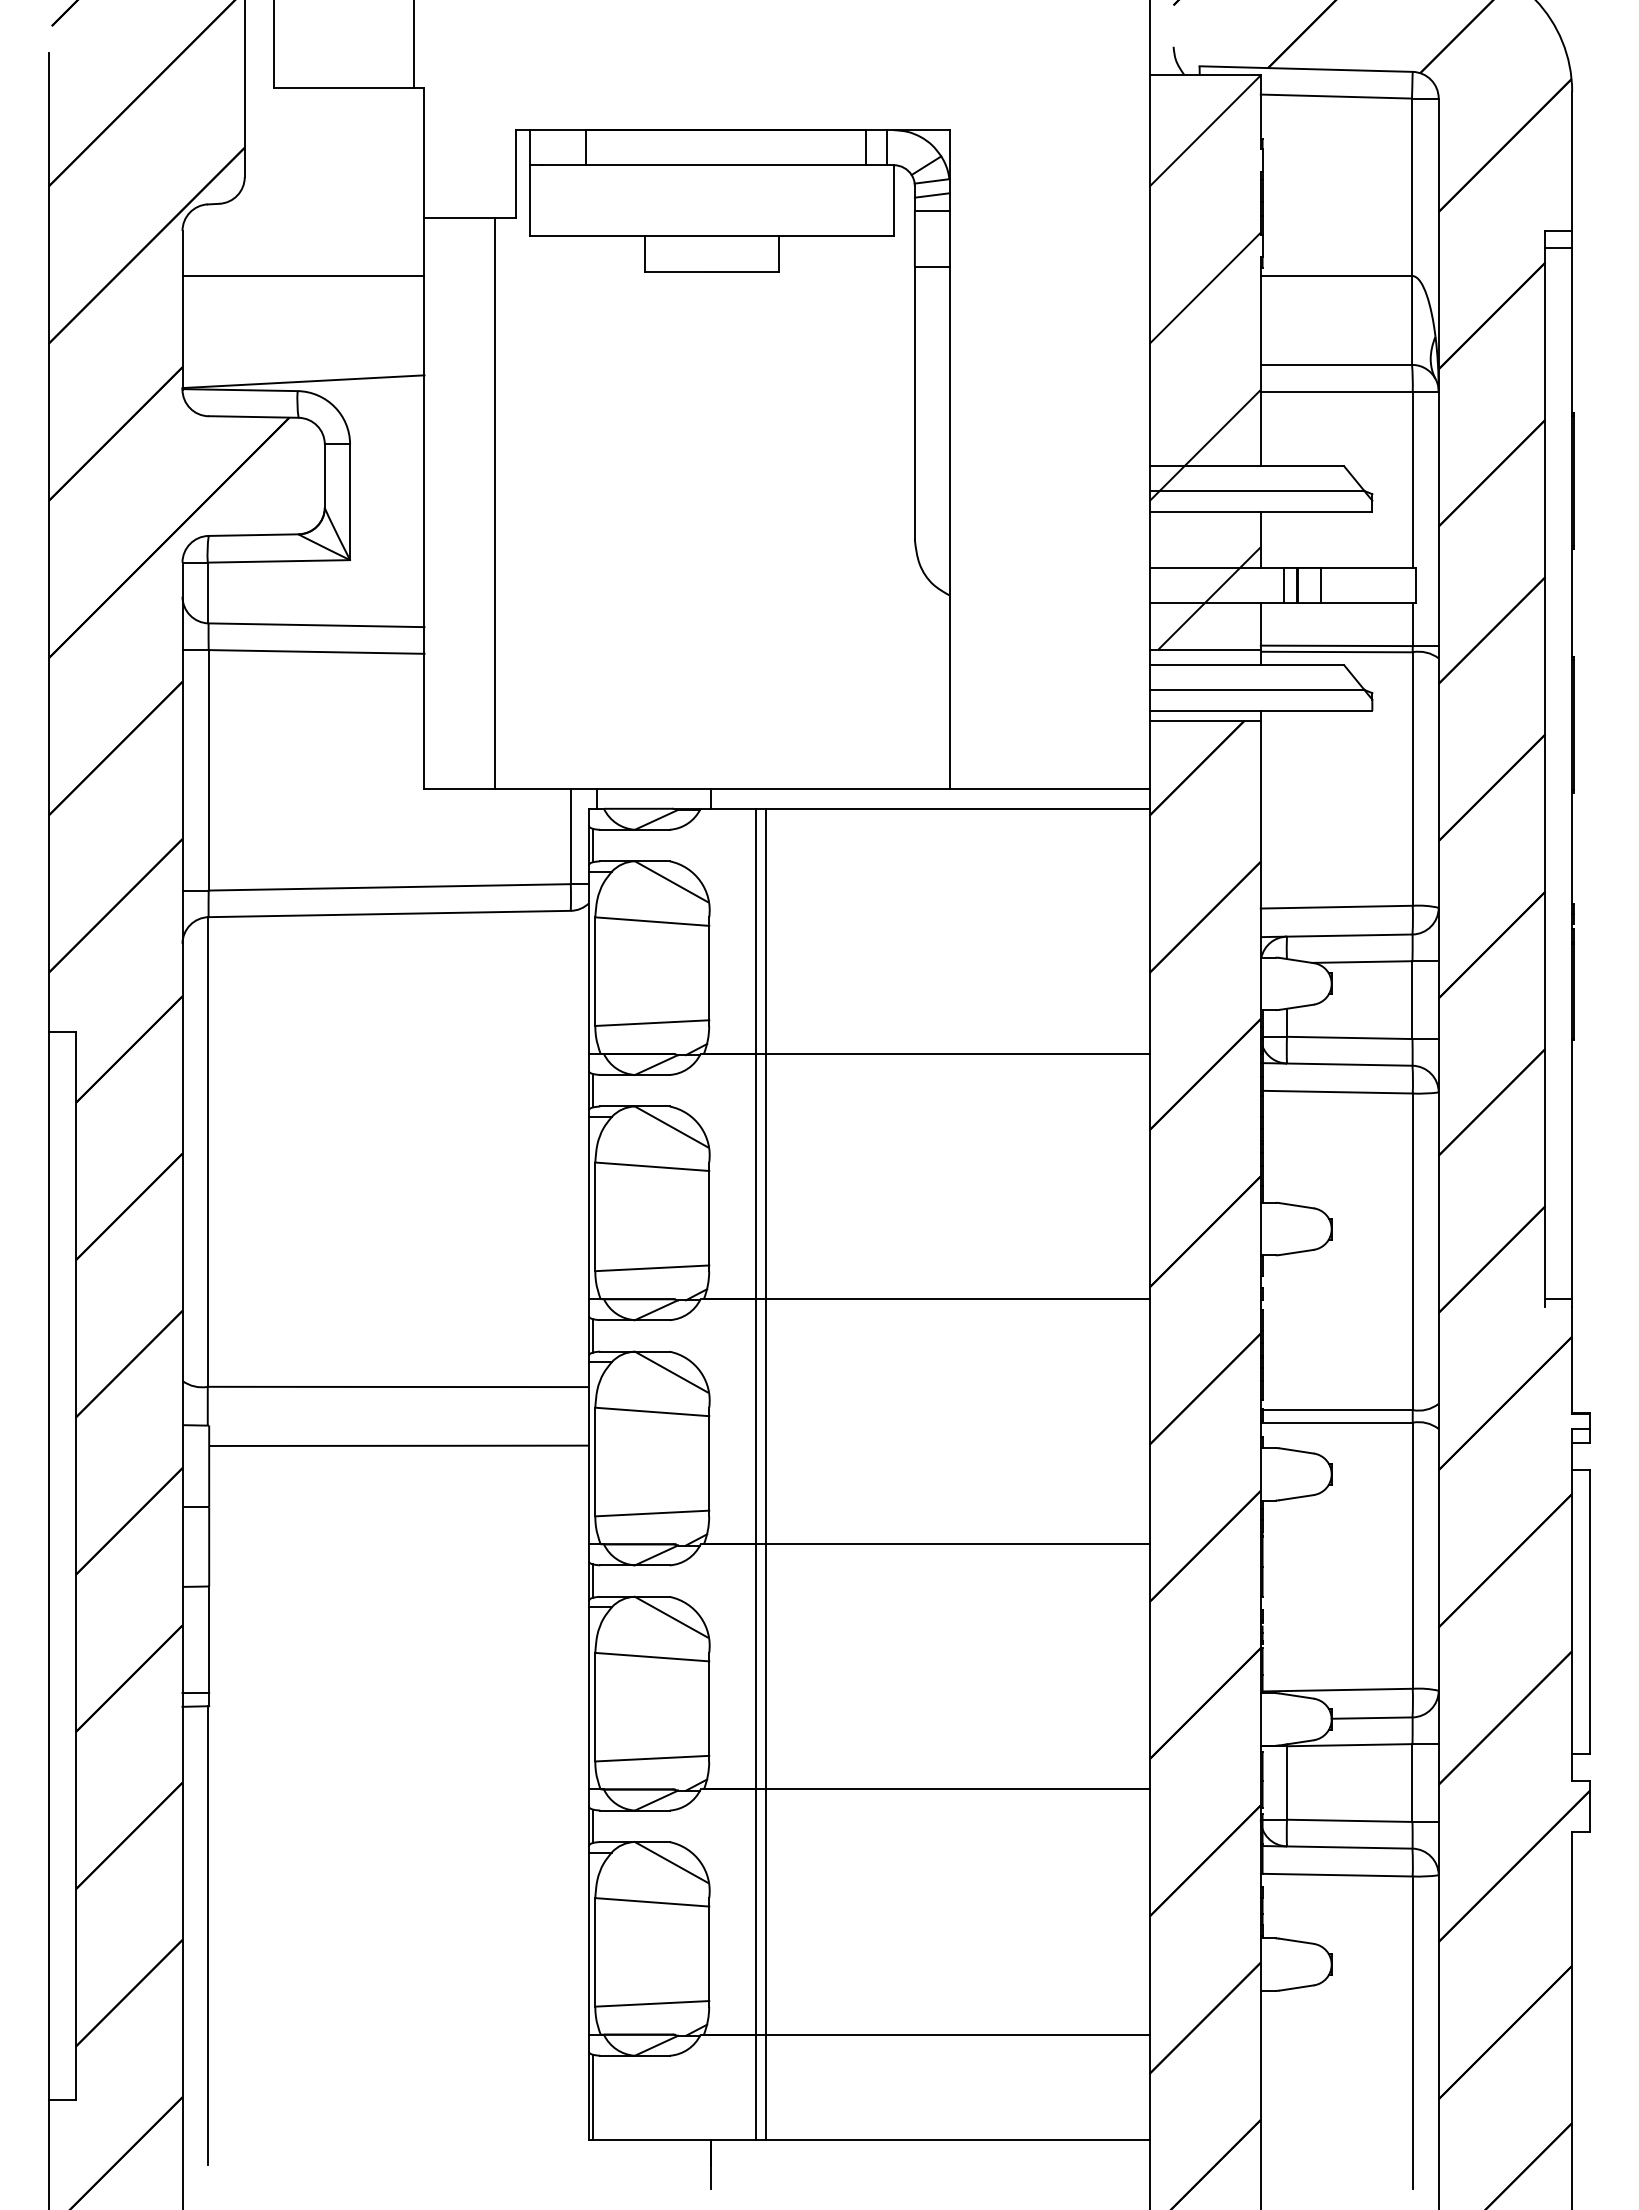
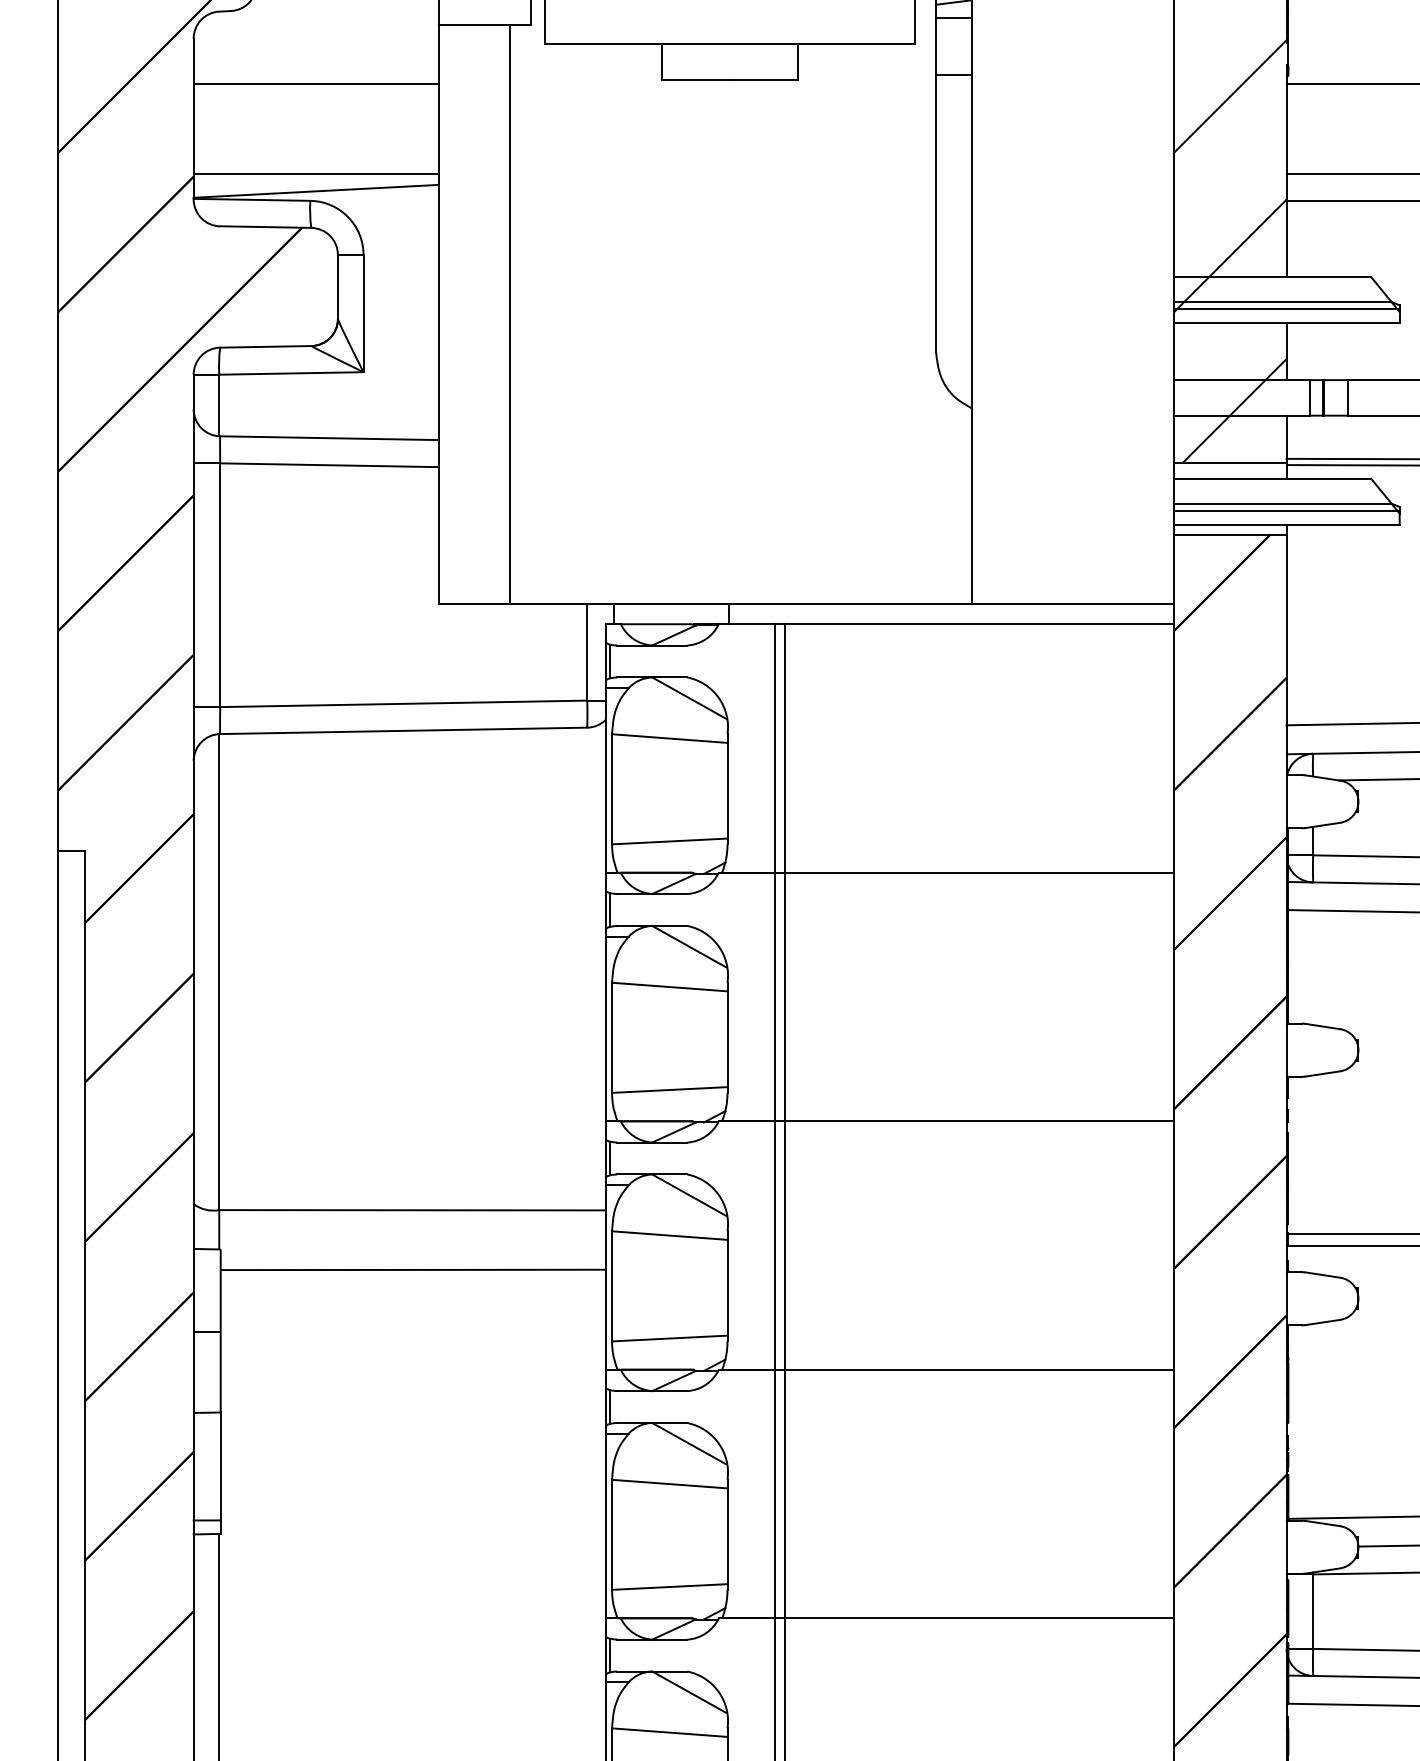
line: (303, 364) -> (316, 173), added
line: (1260, 497) -> (1286, 308), added
line: (1260, 696) -> (1286, 510), added

